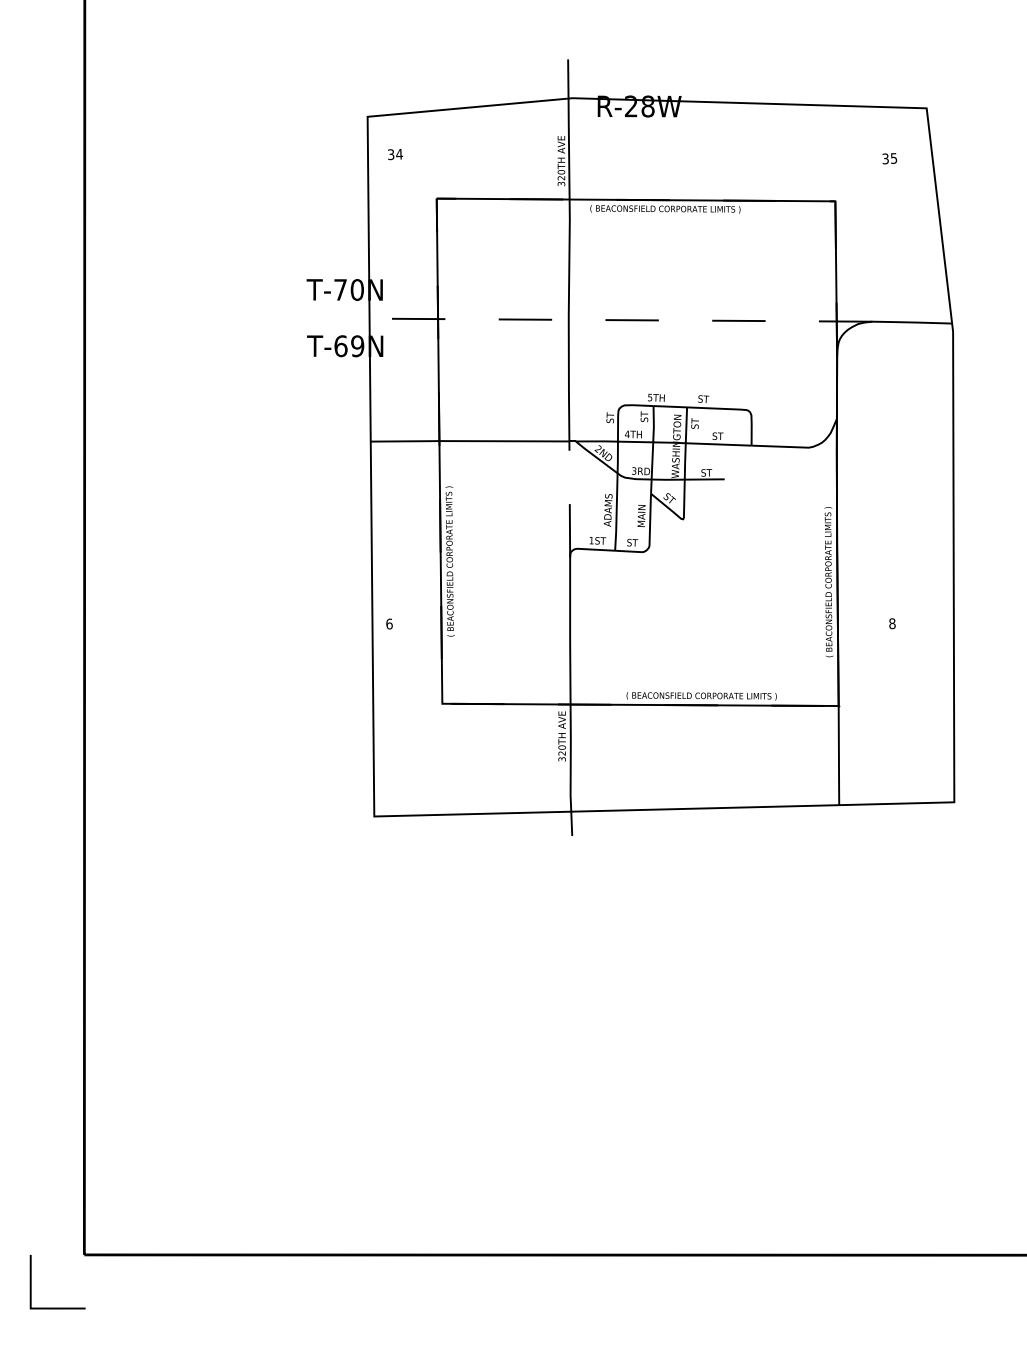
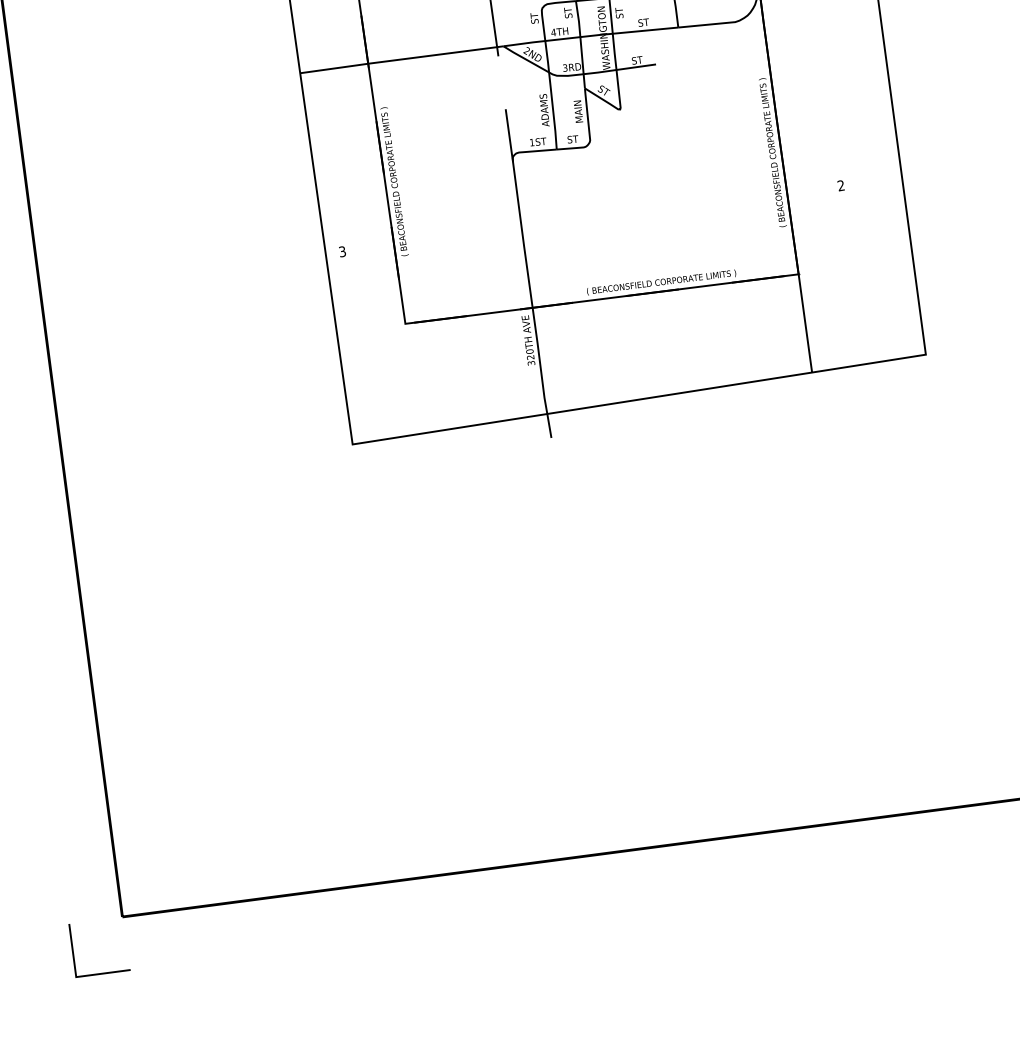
text: (389, 623) -> (342, 251), 6 -> 3
text: (892, 623) -> (841, 185), 8 -> 2

